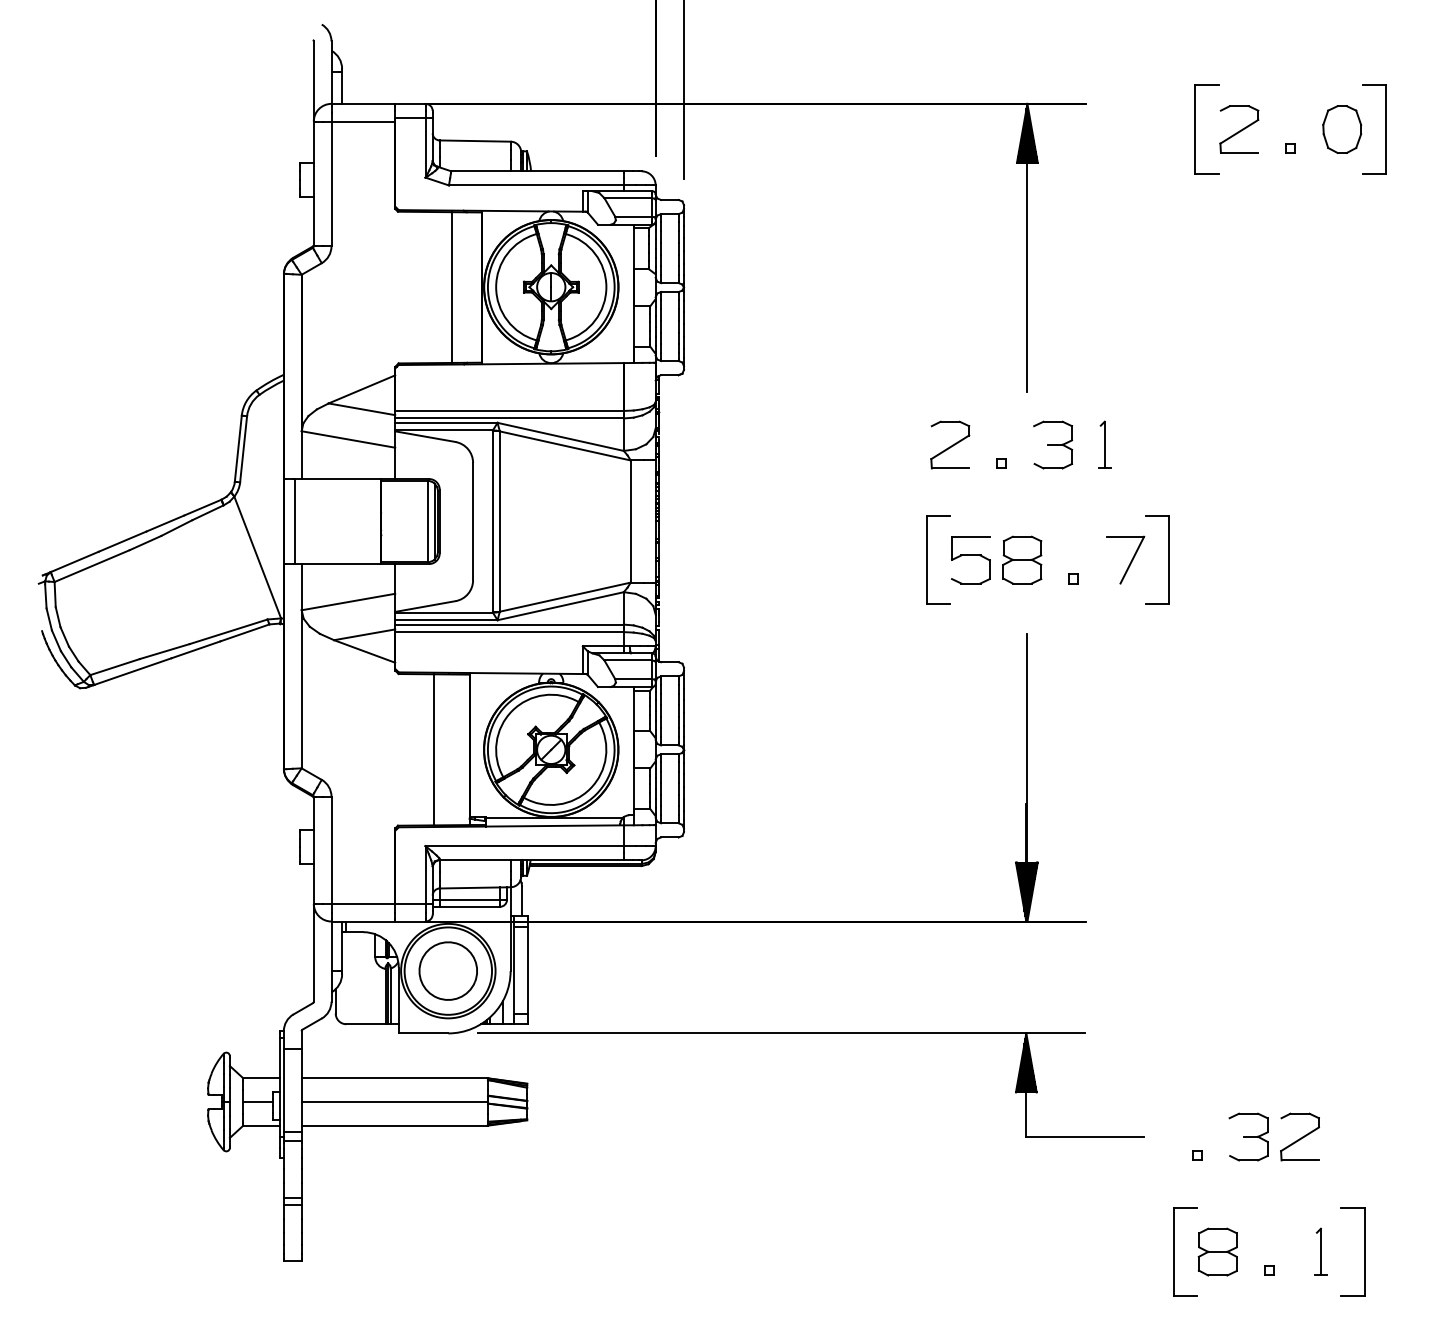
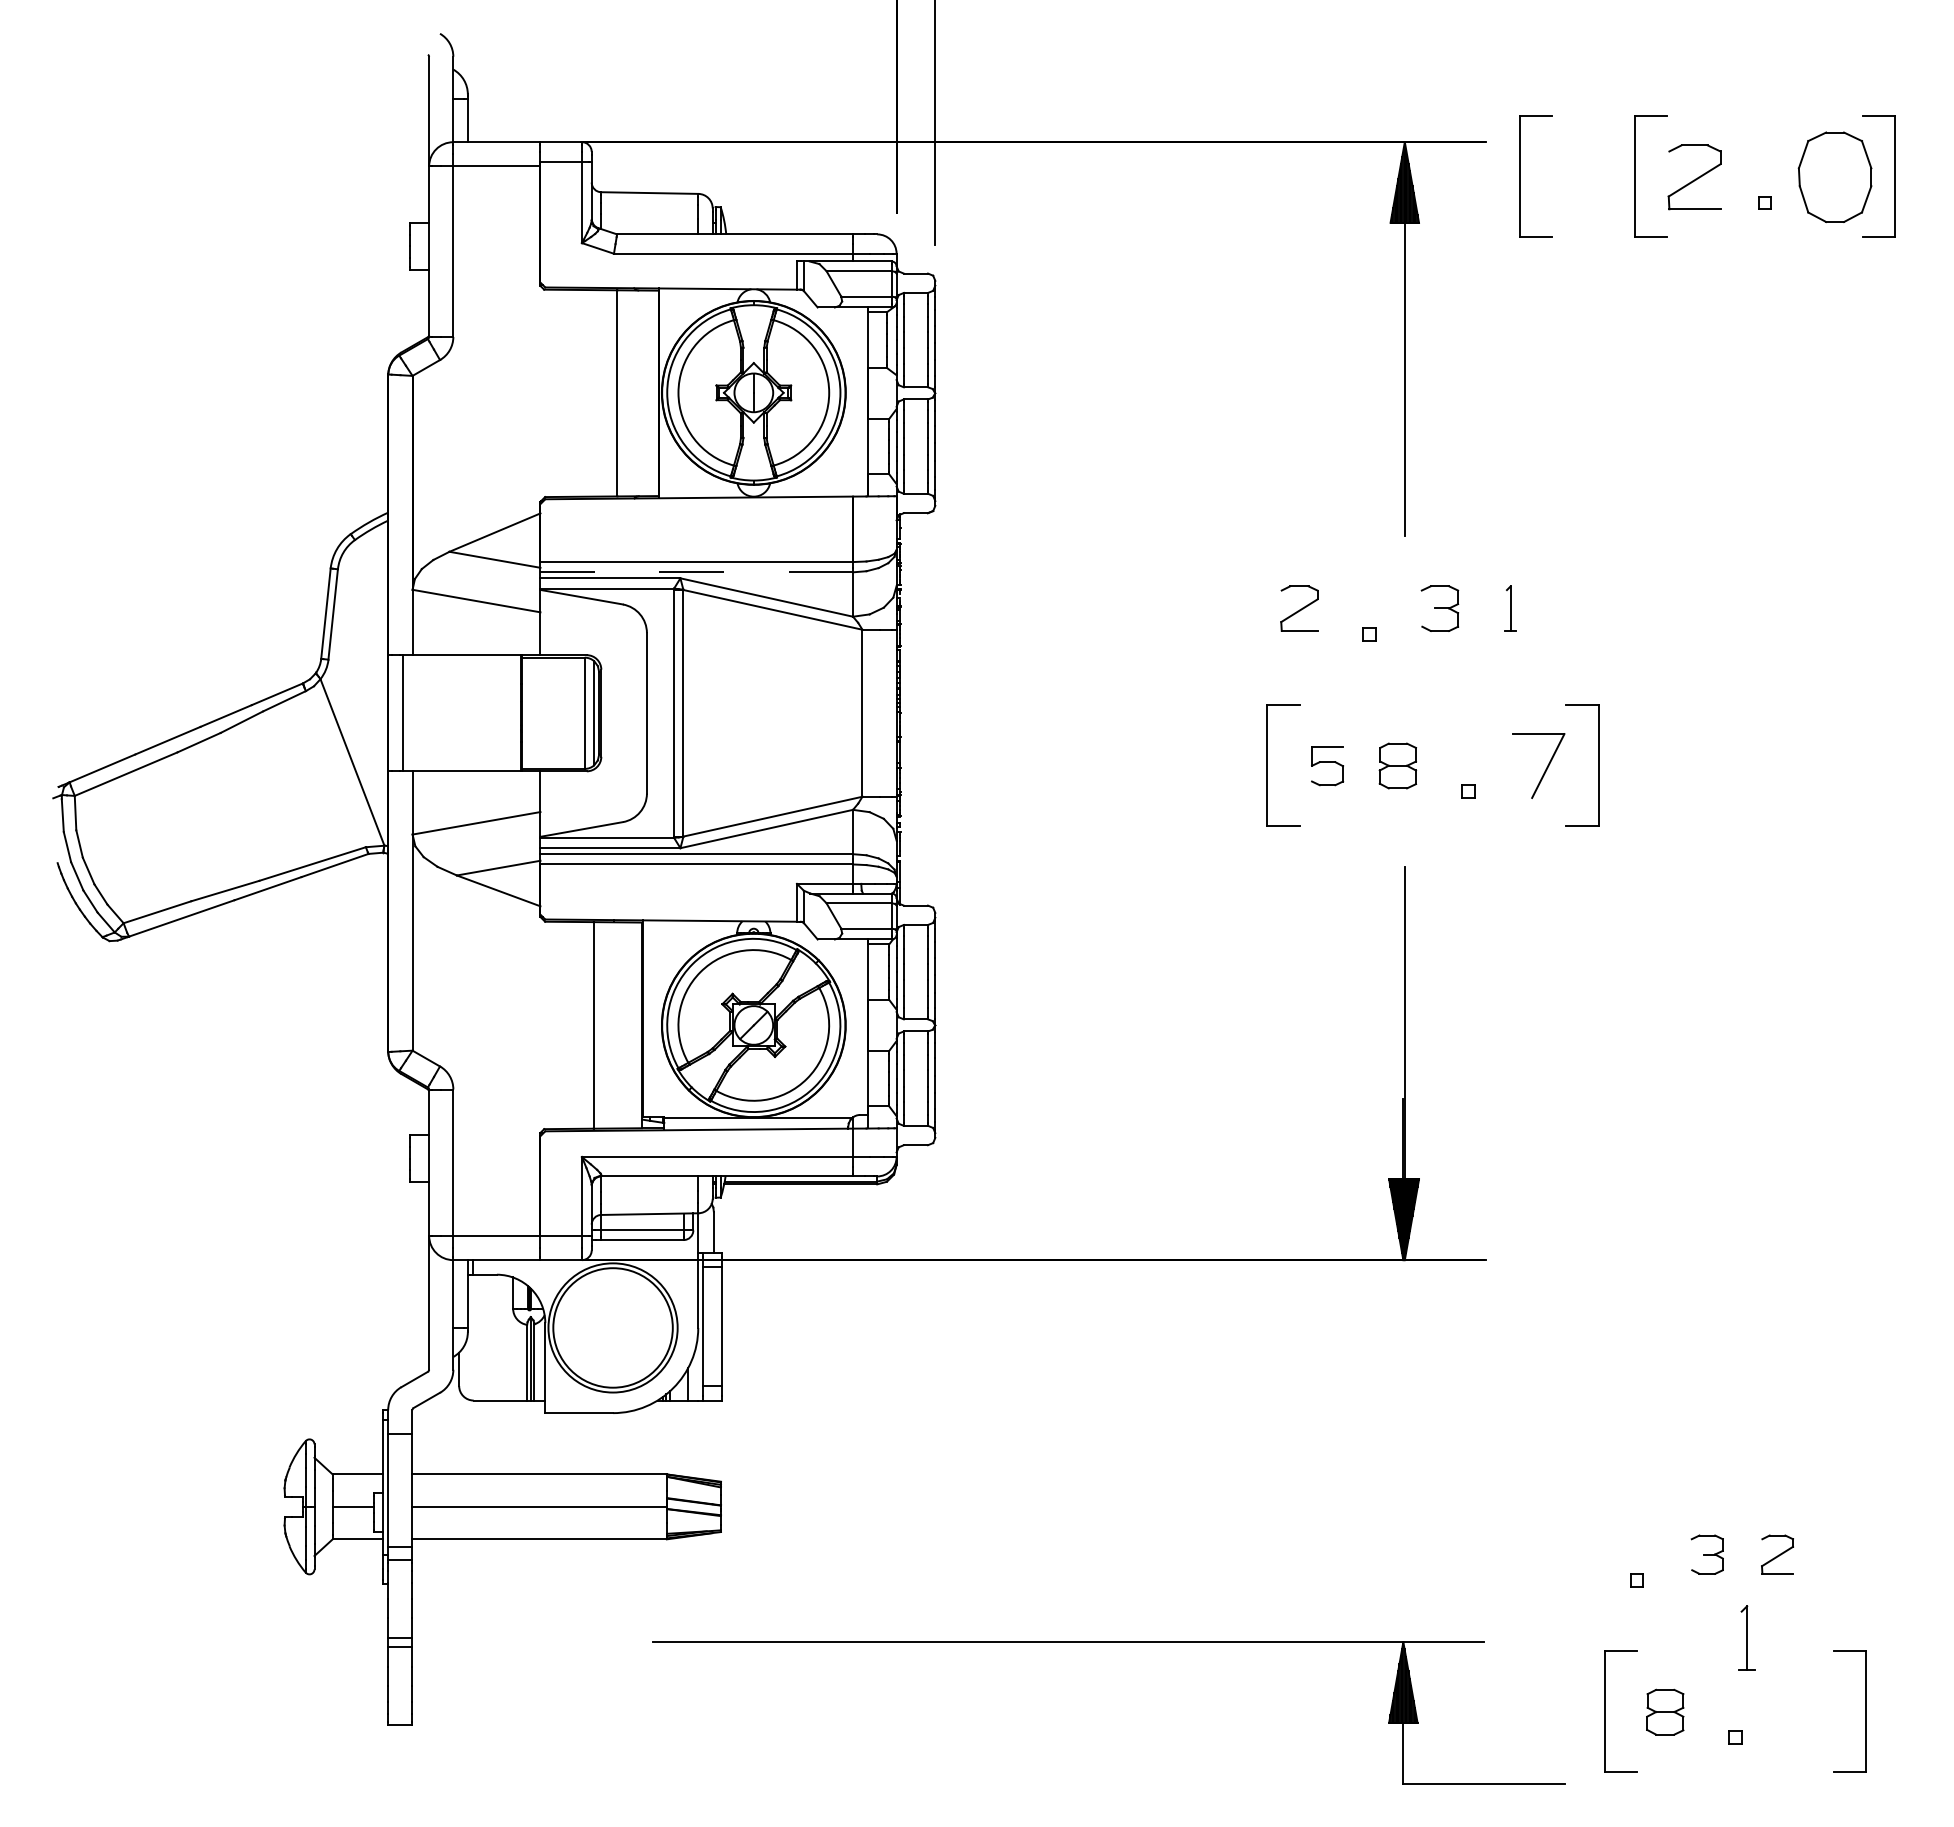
part: (1112, 128) -> (1520, 176), added
part: (1342, 129) -> (1835, 177), size x1.4
line: (509, 418) -> (696, 572), solid -> dashed
part: (950, 444) -> (1299, 608), size x0.7
part: (1052, 444) -> (1439, 608), size x0.7
part: (1104, 444) -> (1510, 608), size x0.7
part: (970, 559) -> (1327, 765), size x0.6
part: (1022, 559) -> (1397, 765), size x0.7
part: (447, 970) -> (612, 1327), removed
part: (810, 1033) -> (1108, 1642), moved
part: (1248, 1136) -> (1707, 1554), size x0.6
part: (1299, 1136) -> (1777, 1554), size x0.6
part: (1320, 1251) -> (1746, 1637), moved
part: (1218, 1252) -> (1665, 1712), size x0.7

